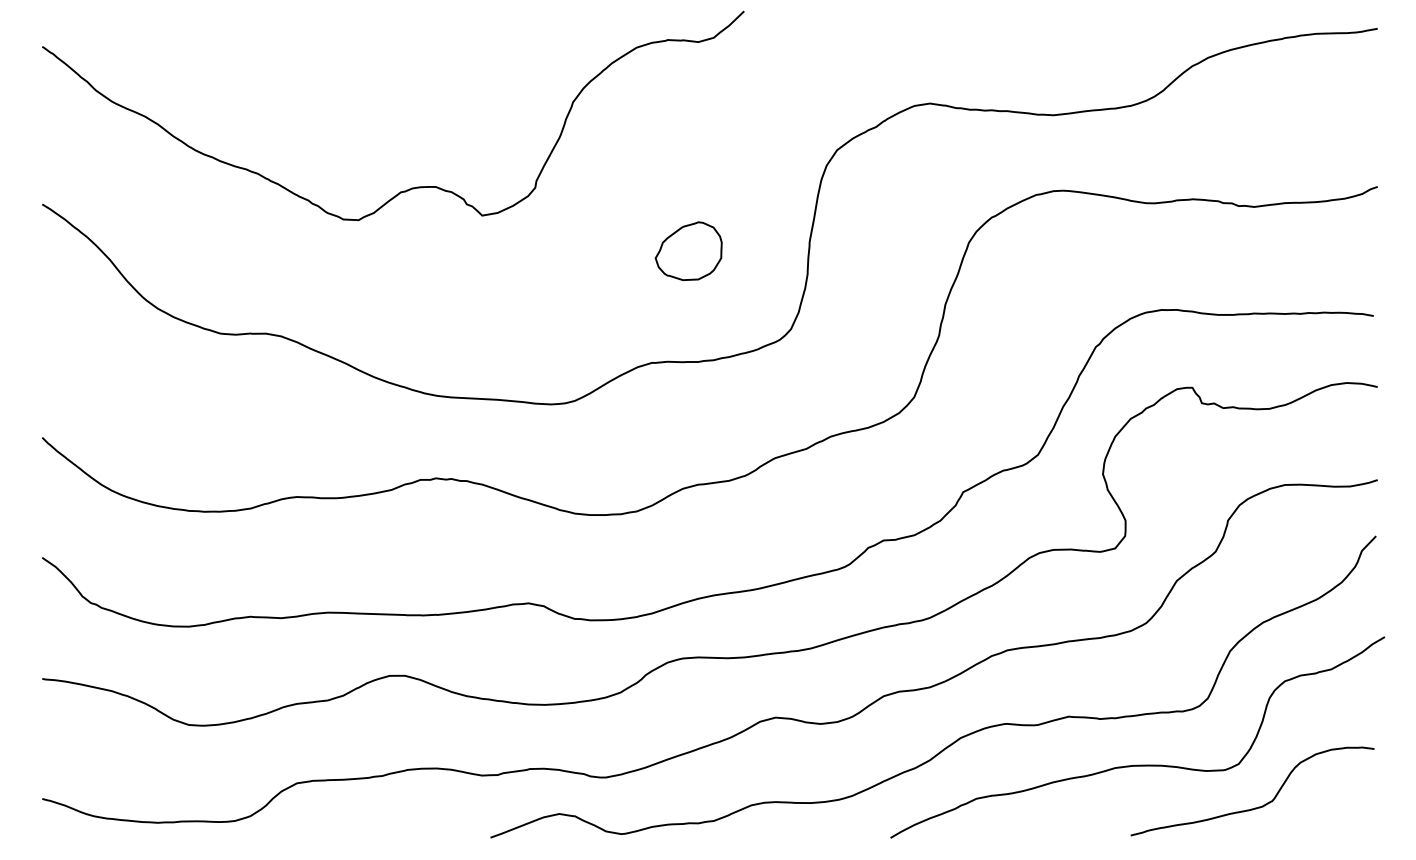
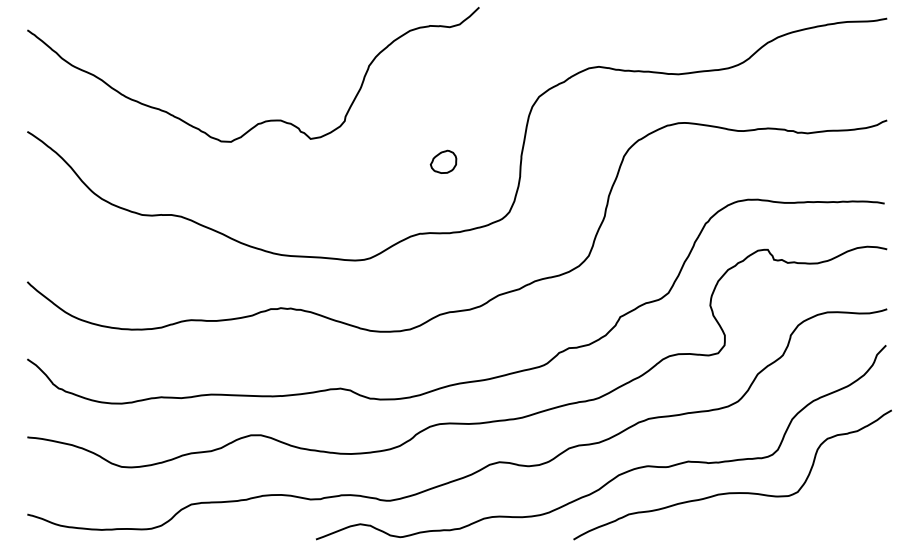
part: (688, 250) -> (443, 161), size x0.6
curve: (1255, 806) -> (808, 519), removed

